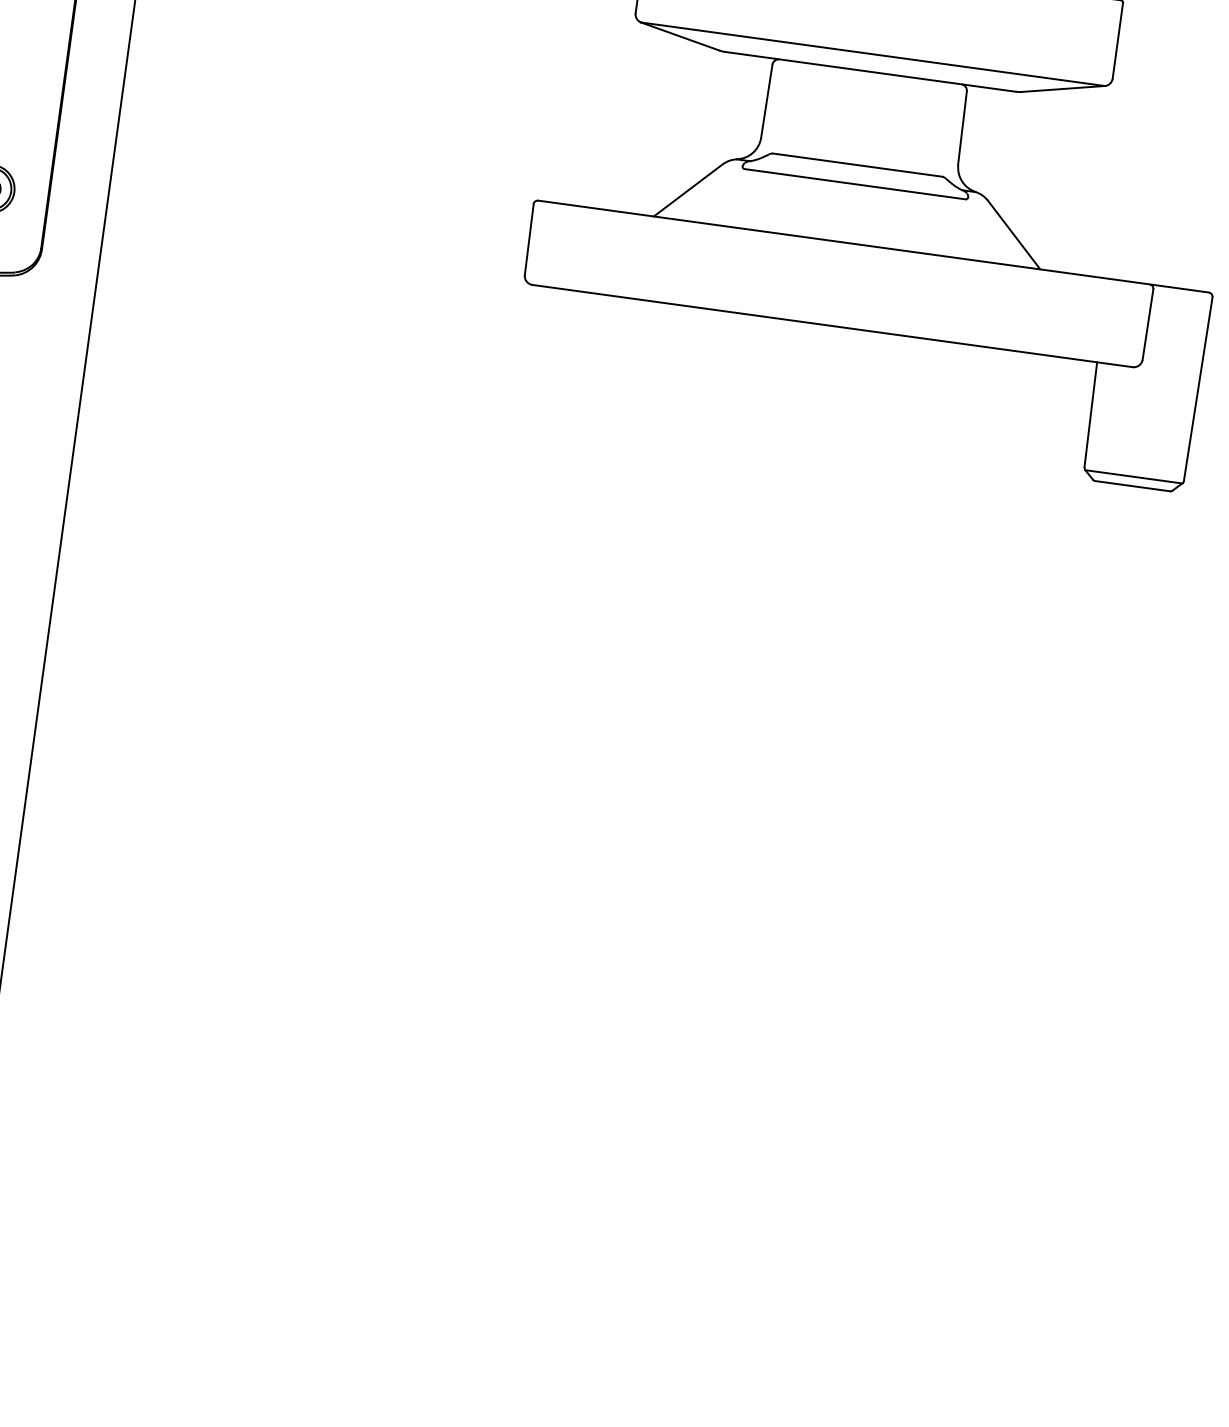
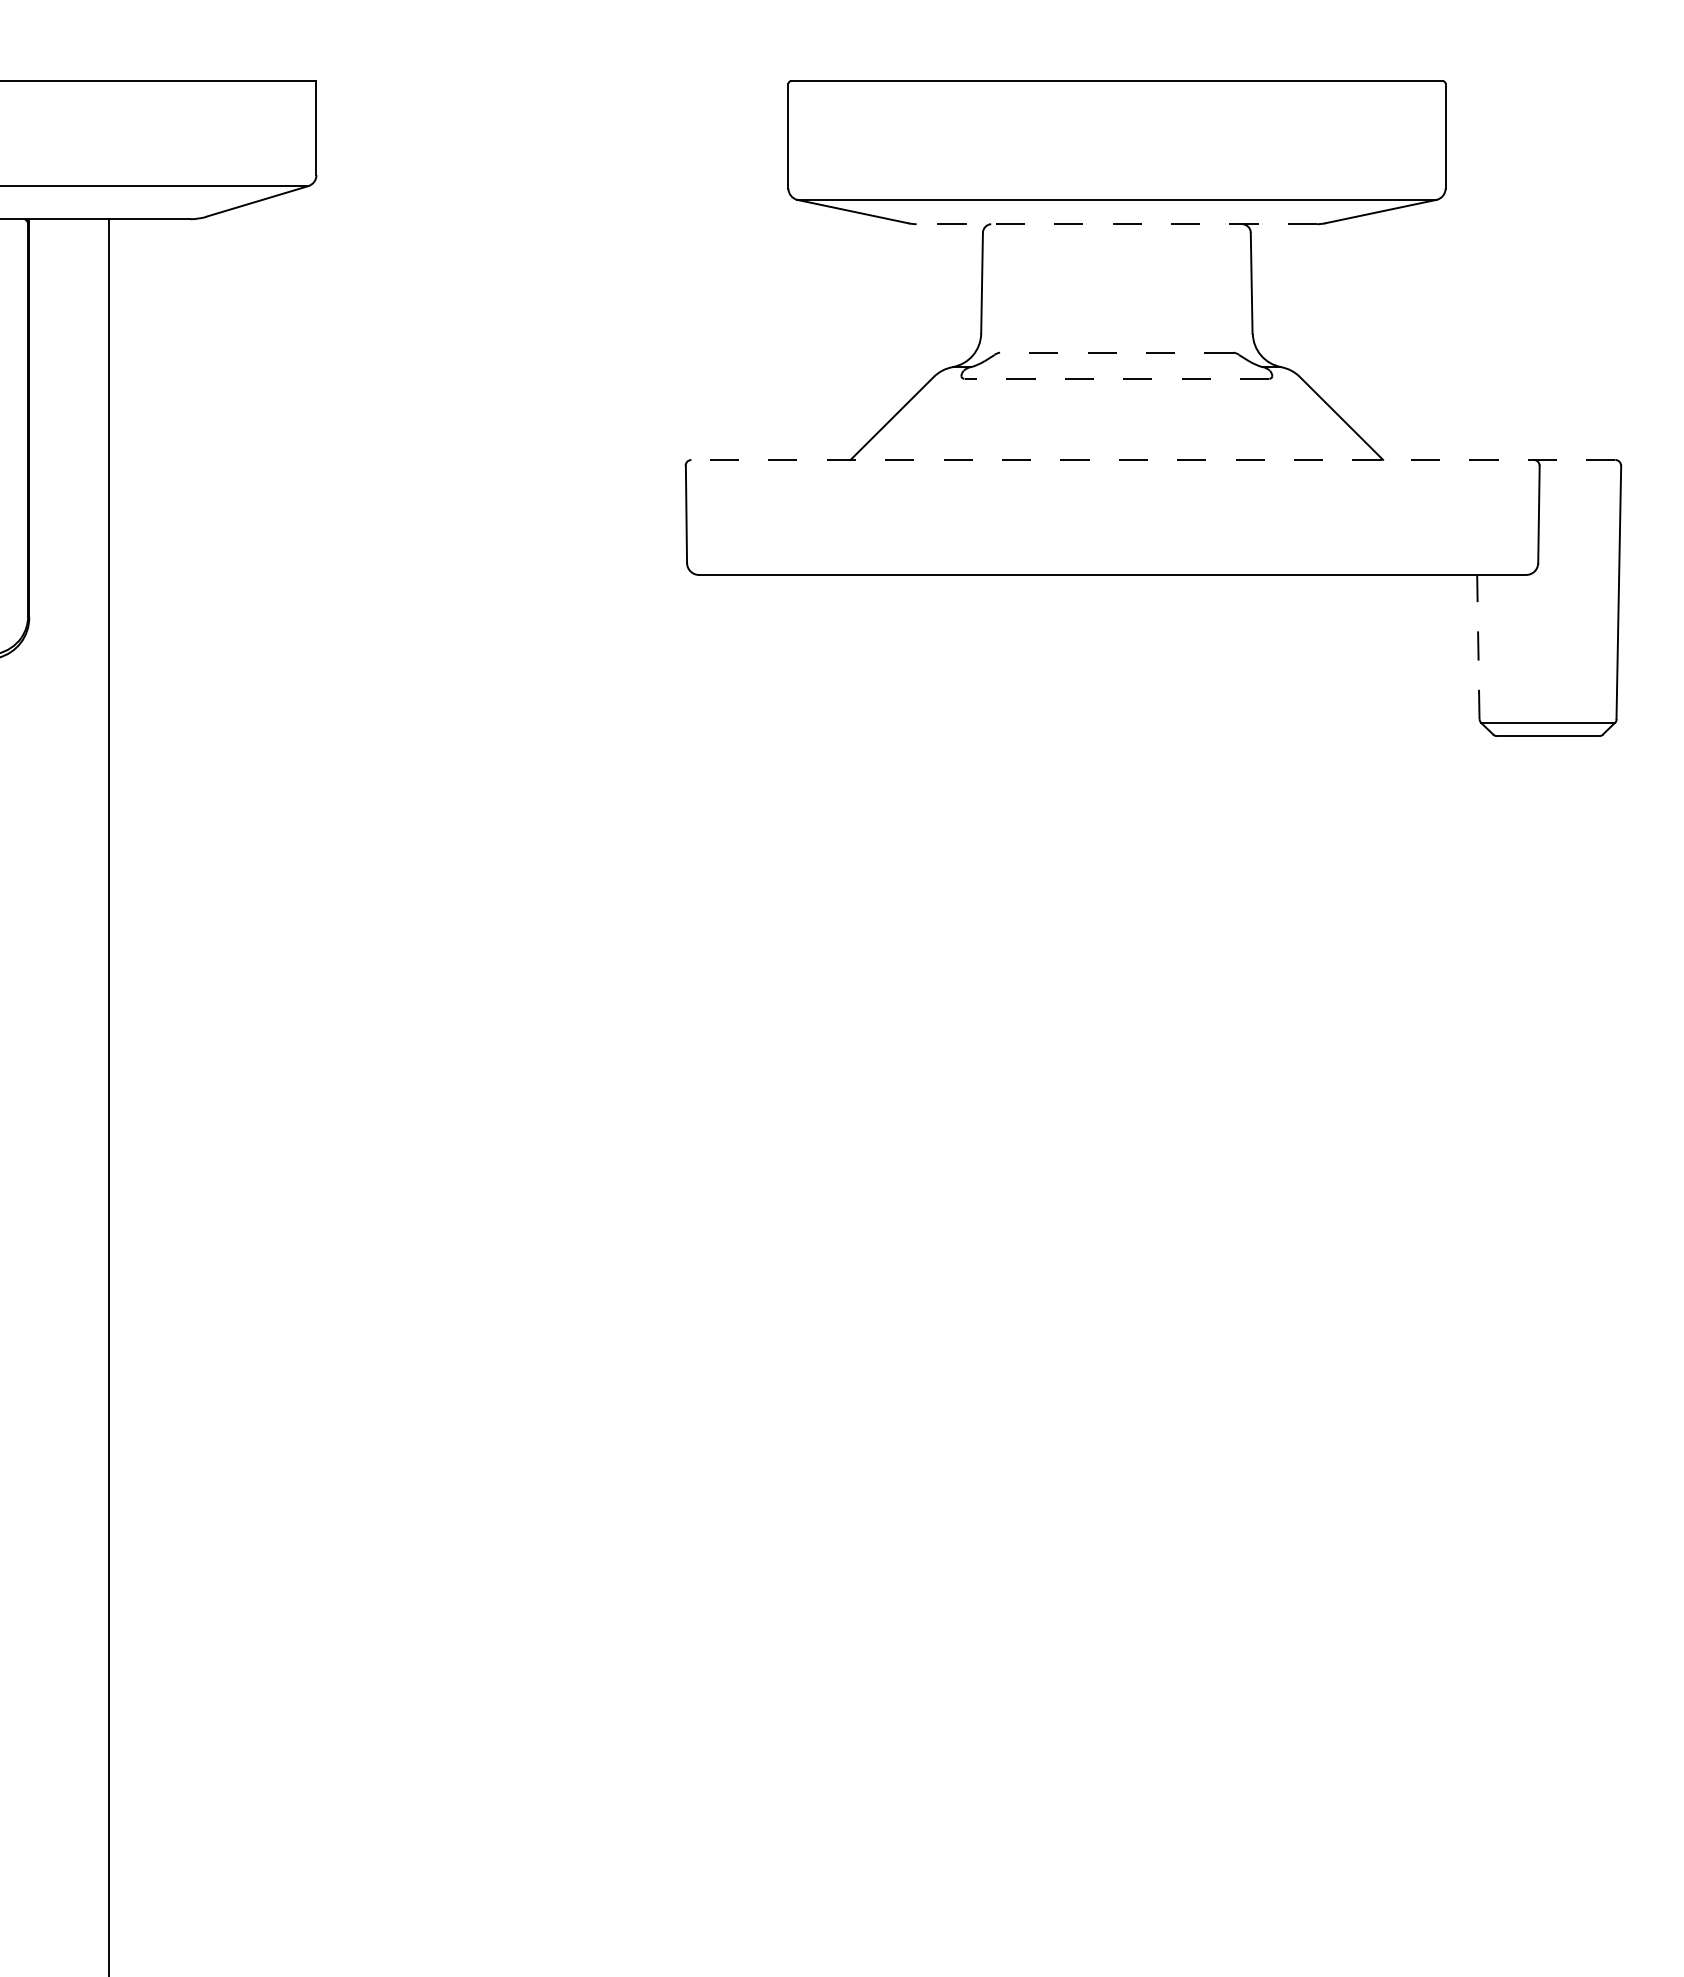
line: (870, 72) -> (1116, 224), solid -> dashed
line: (857, 164) -> (1116, 352), solid -> dashed
line: (854, 183) -> (1116, 378), solid -> dashed
line: (873, 246) -> (1153, 459), solid -> dashed
line: (1091, 414) -> (1478, 646), solid -> dashed

